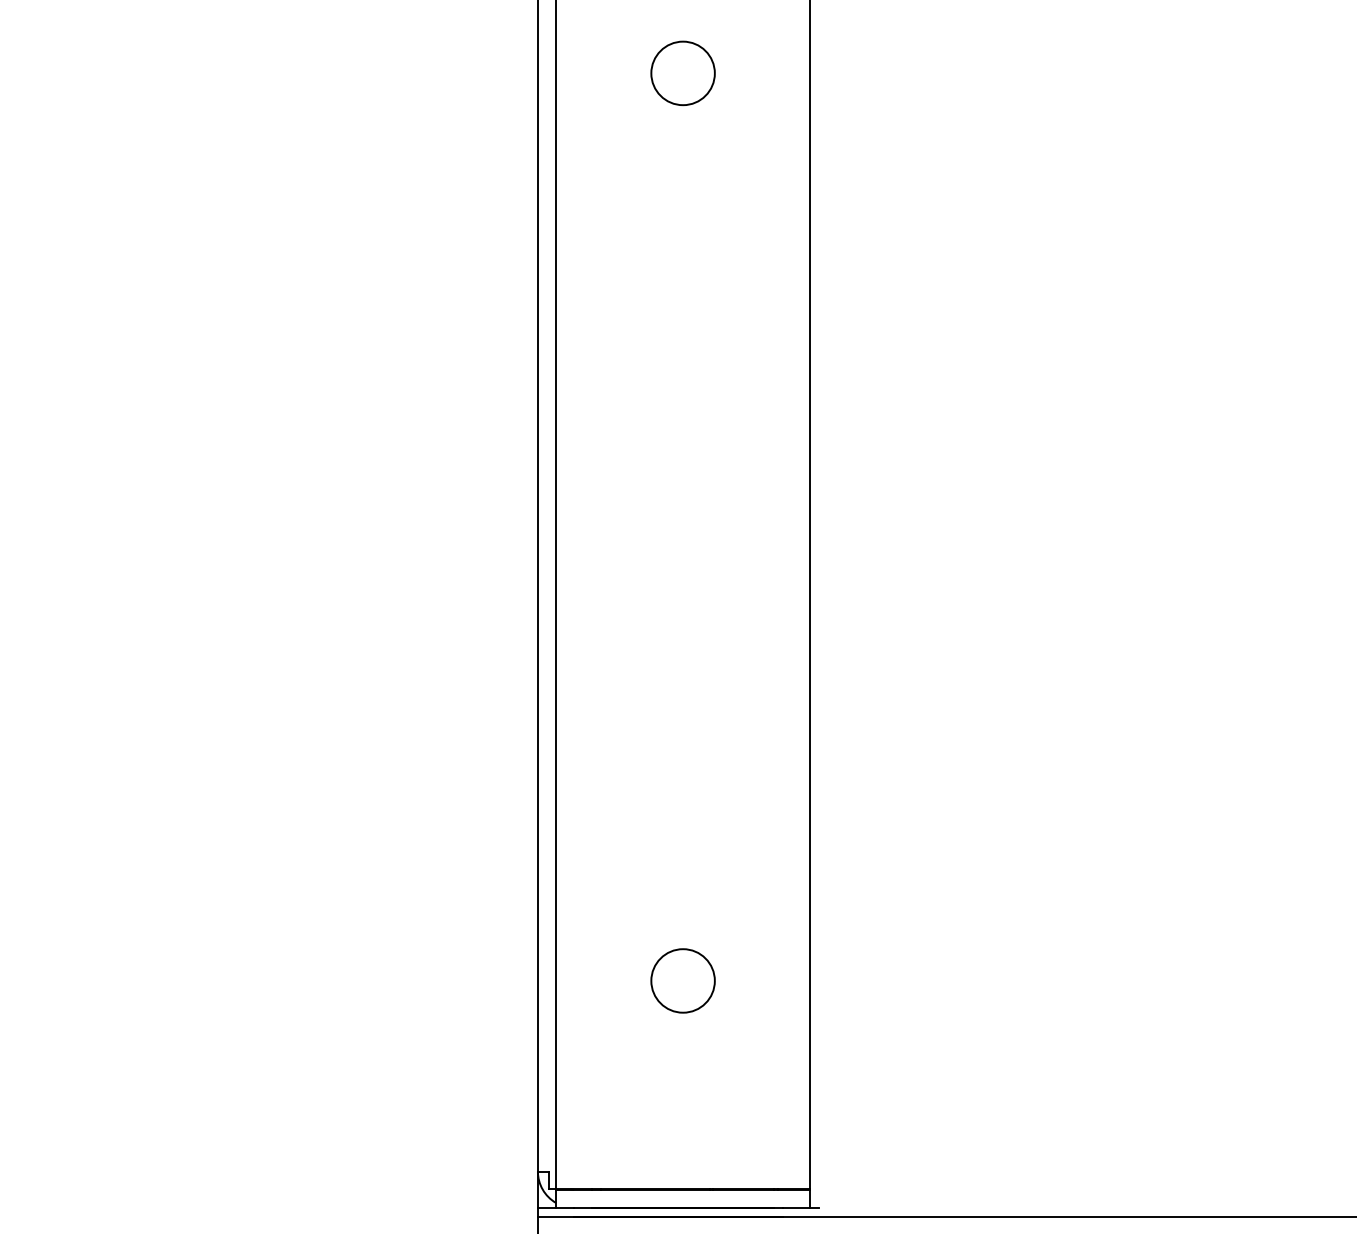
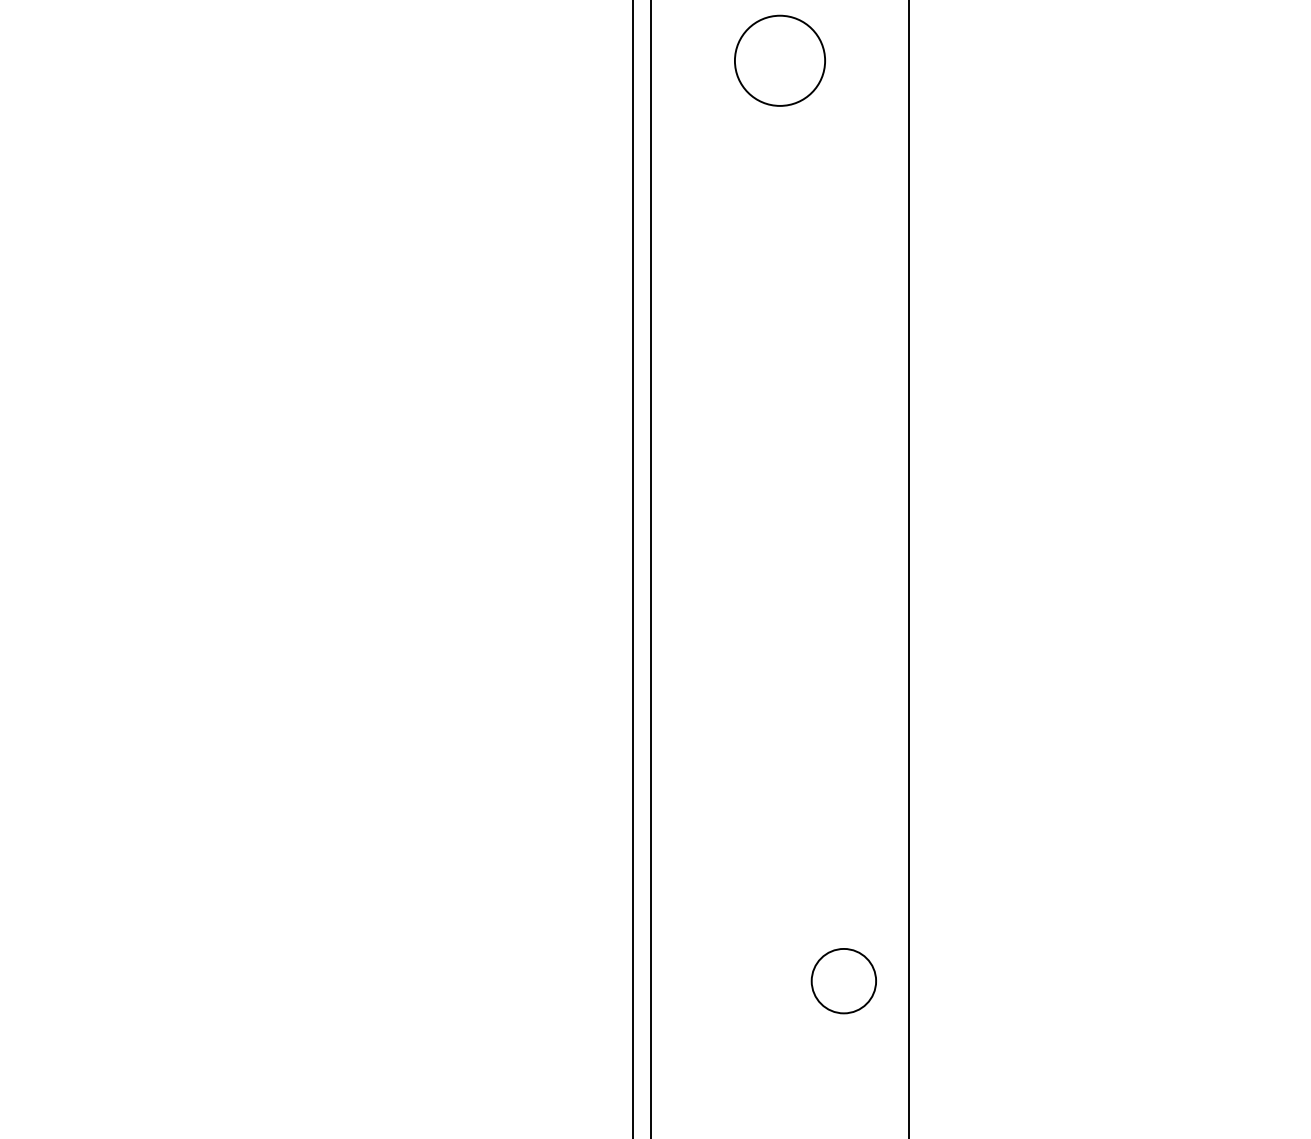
circle: (682, 73) -> (779, 60), size x1.4
circle: (682, 980) -> (843, 980), moved

